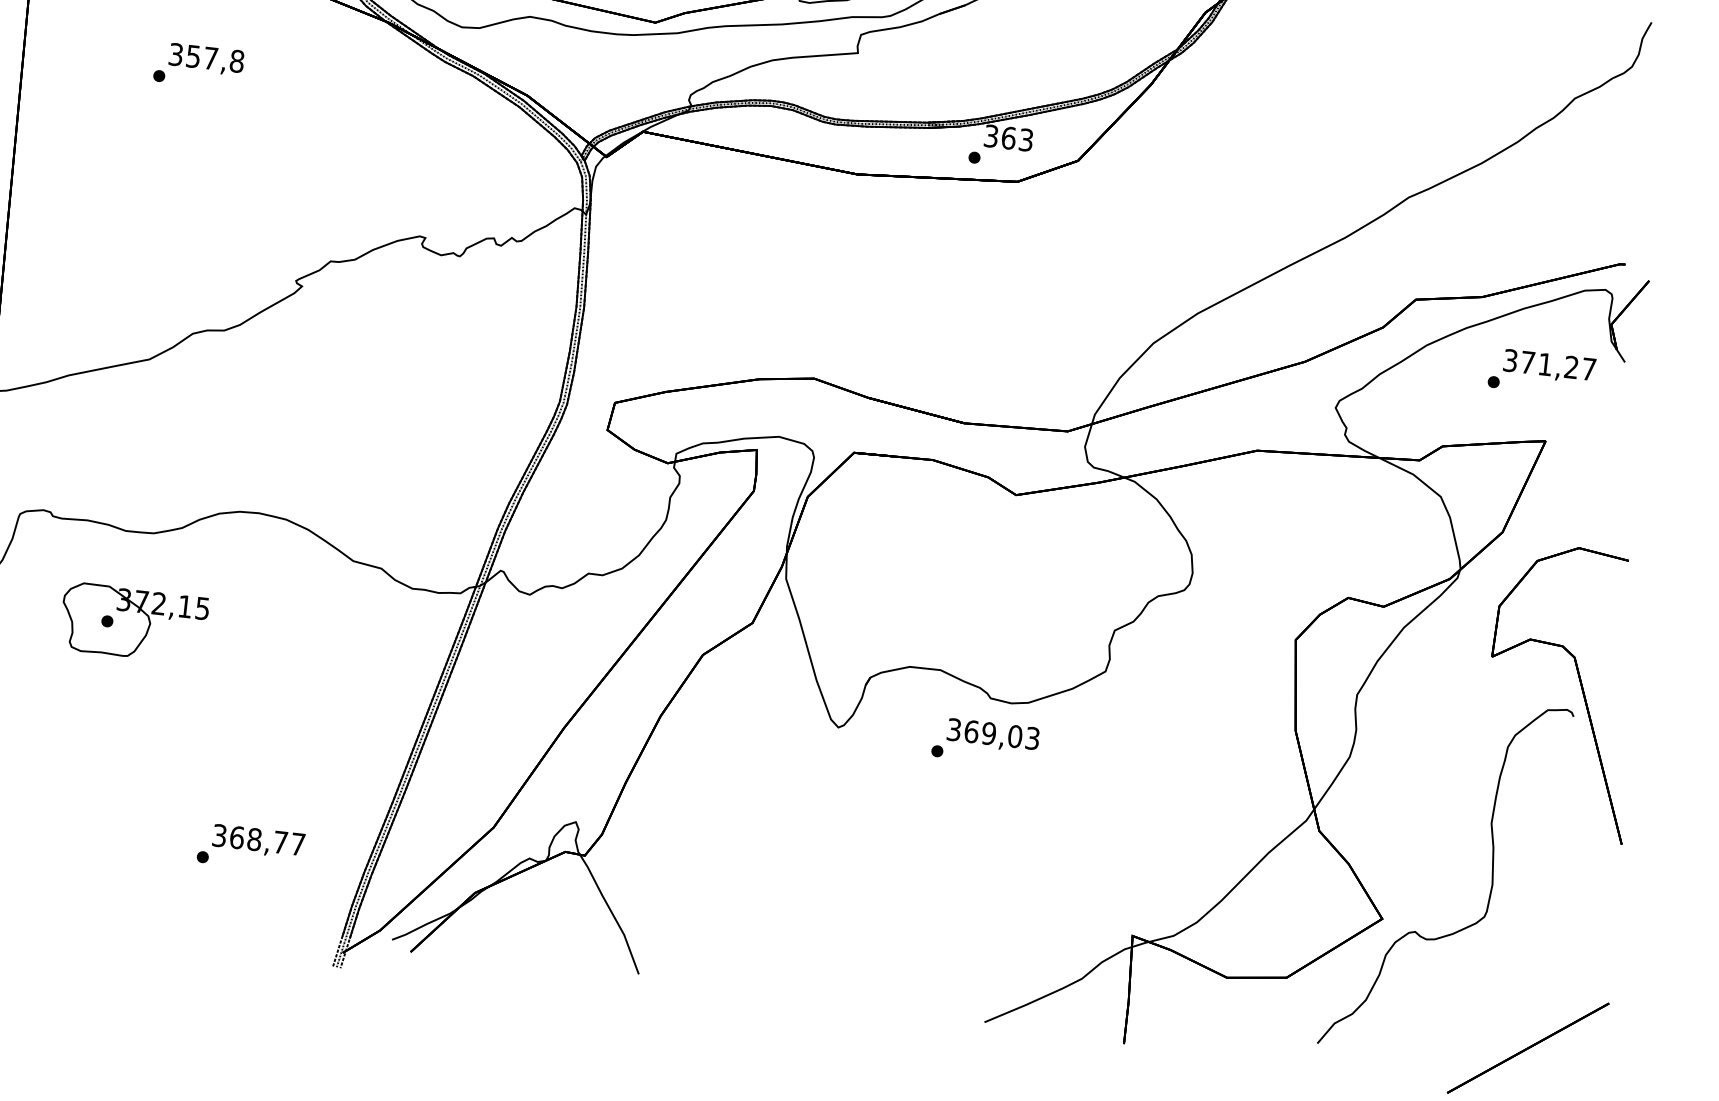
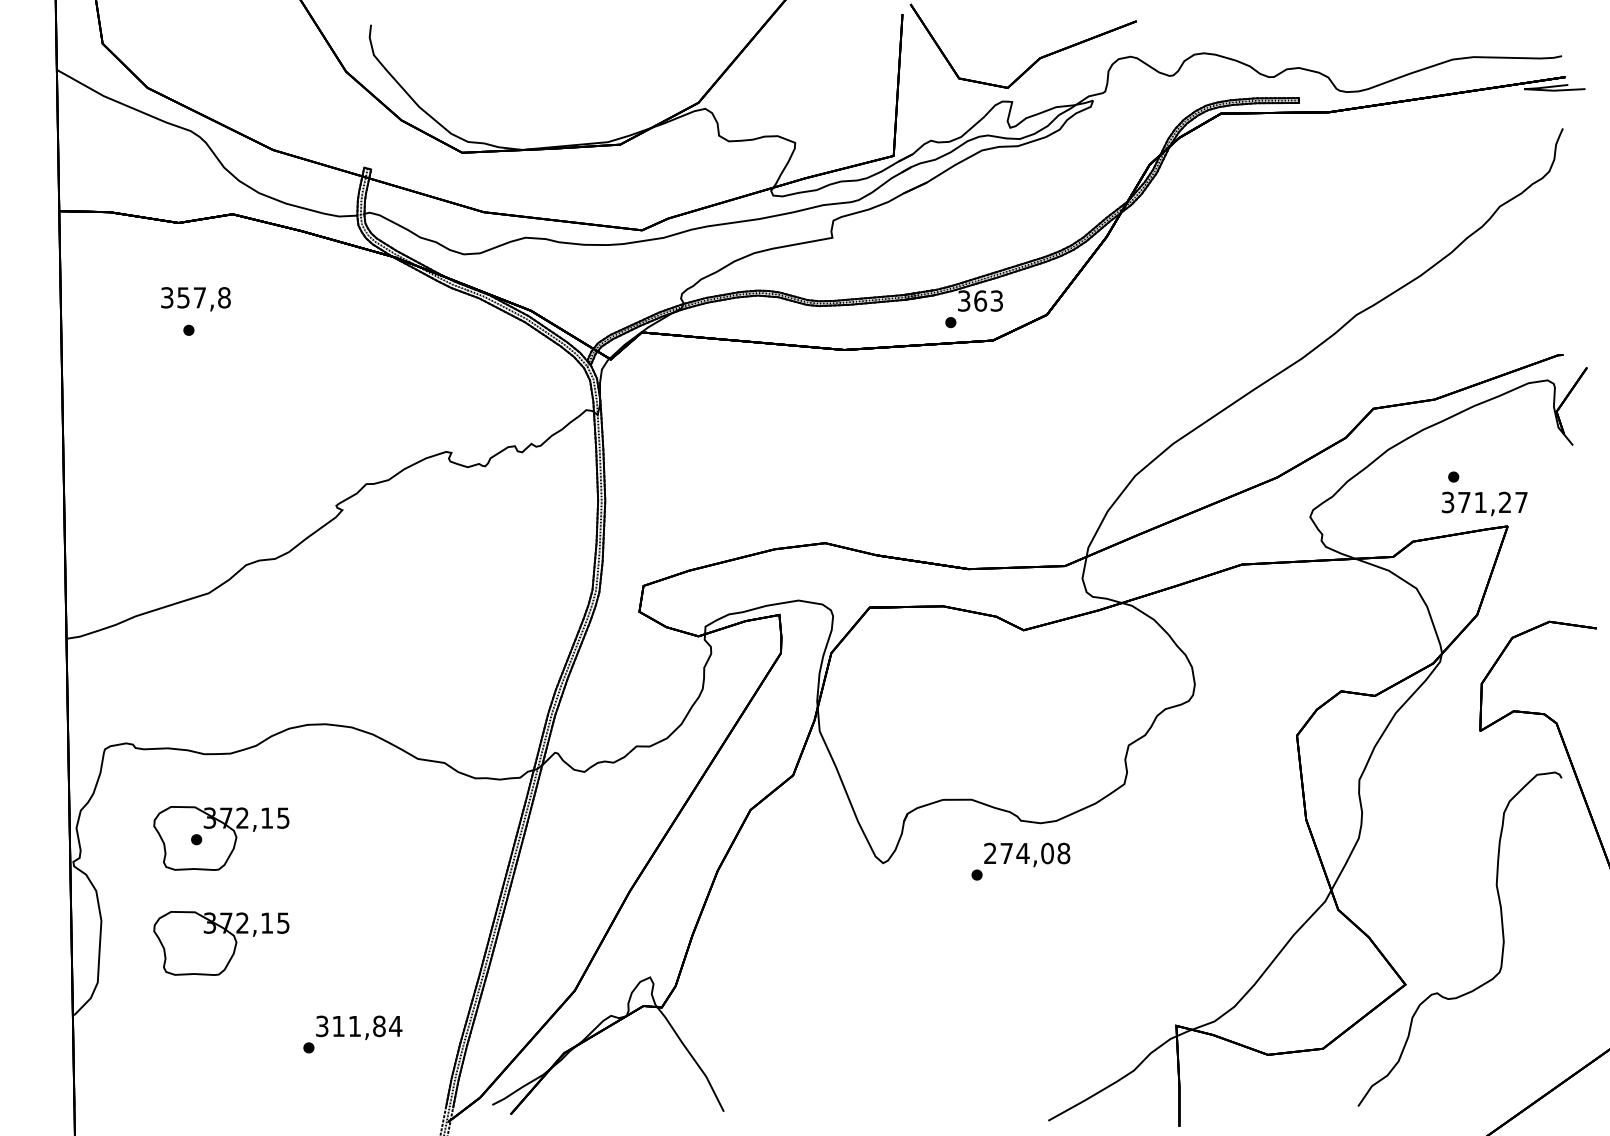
text: (206, 59) -> (195, 299), moved
text: (1549, 366) -> (1484, 503), moved
text: (993, 734) -> (1027, 853), 369,03 -> 274,08
part: (121, 735) -> (221, 943), added
text: (267, 841) -> (367, 1026), 368,77 -> 311,84

